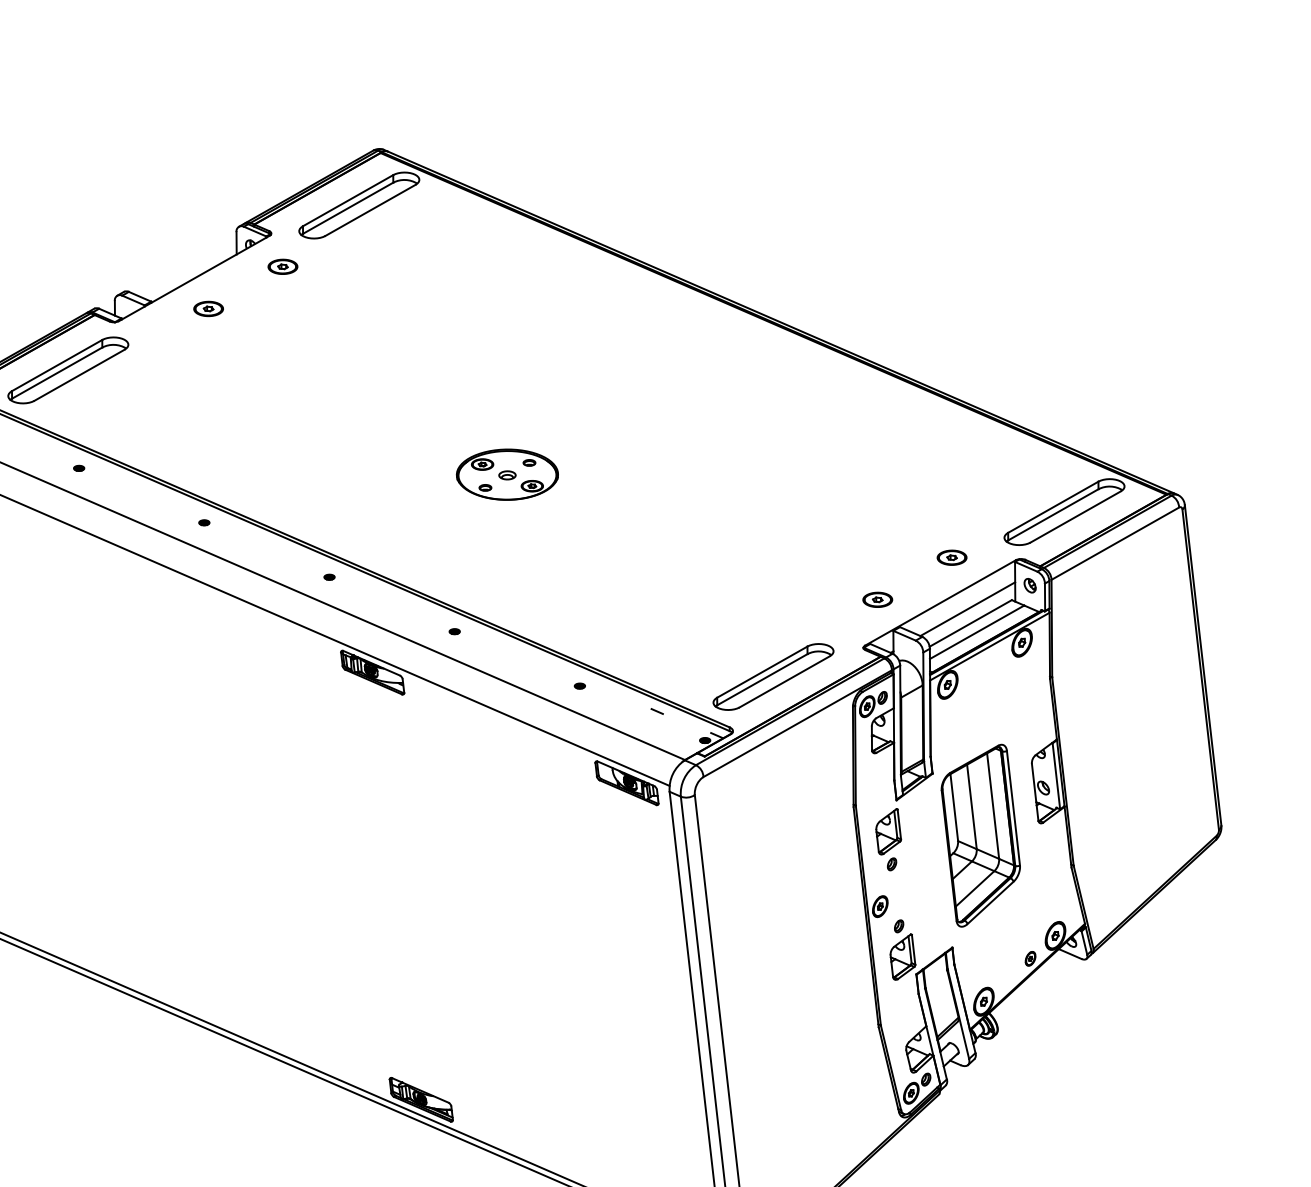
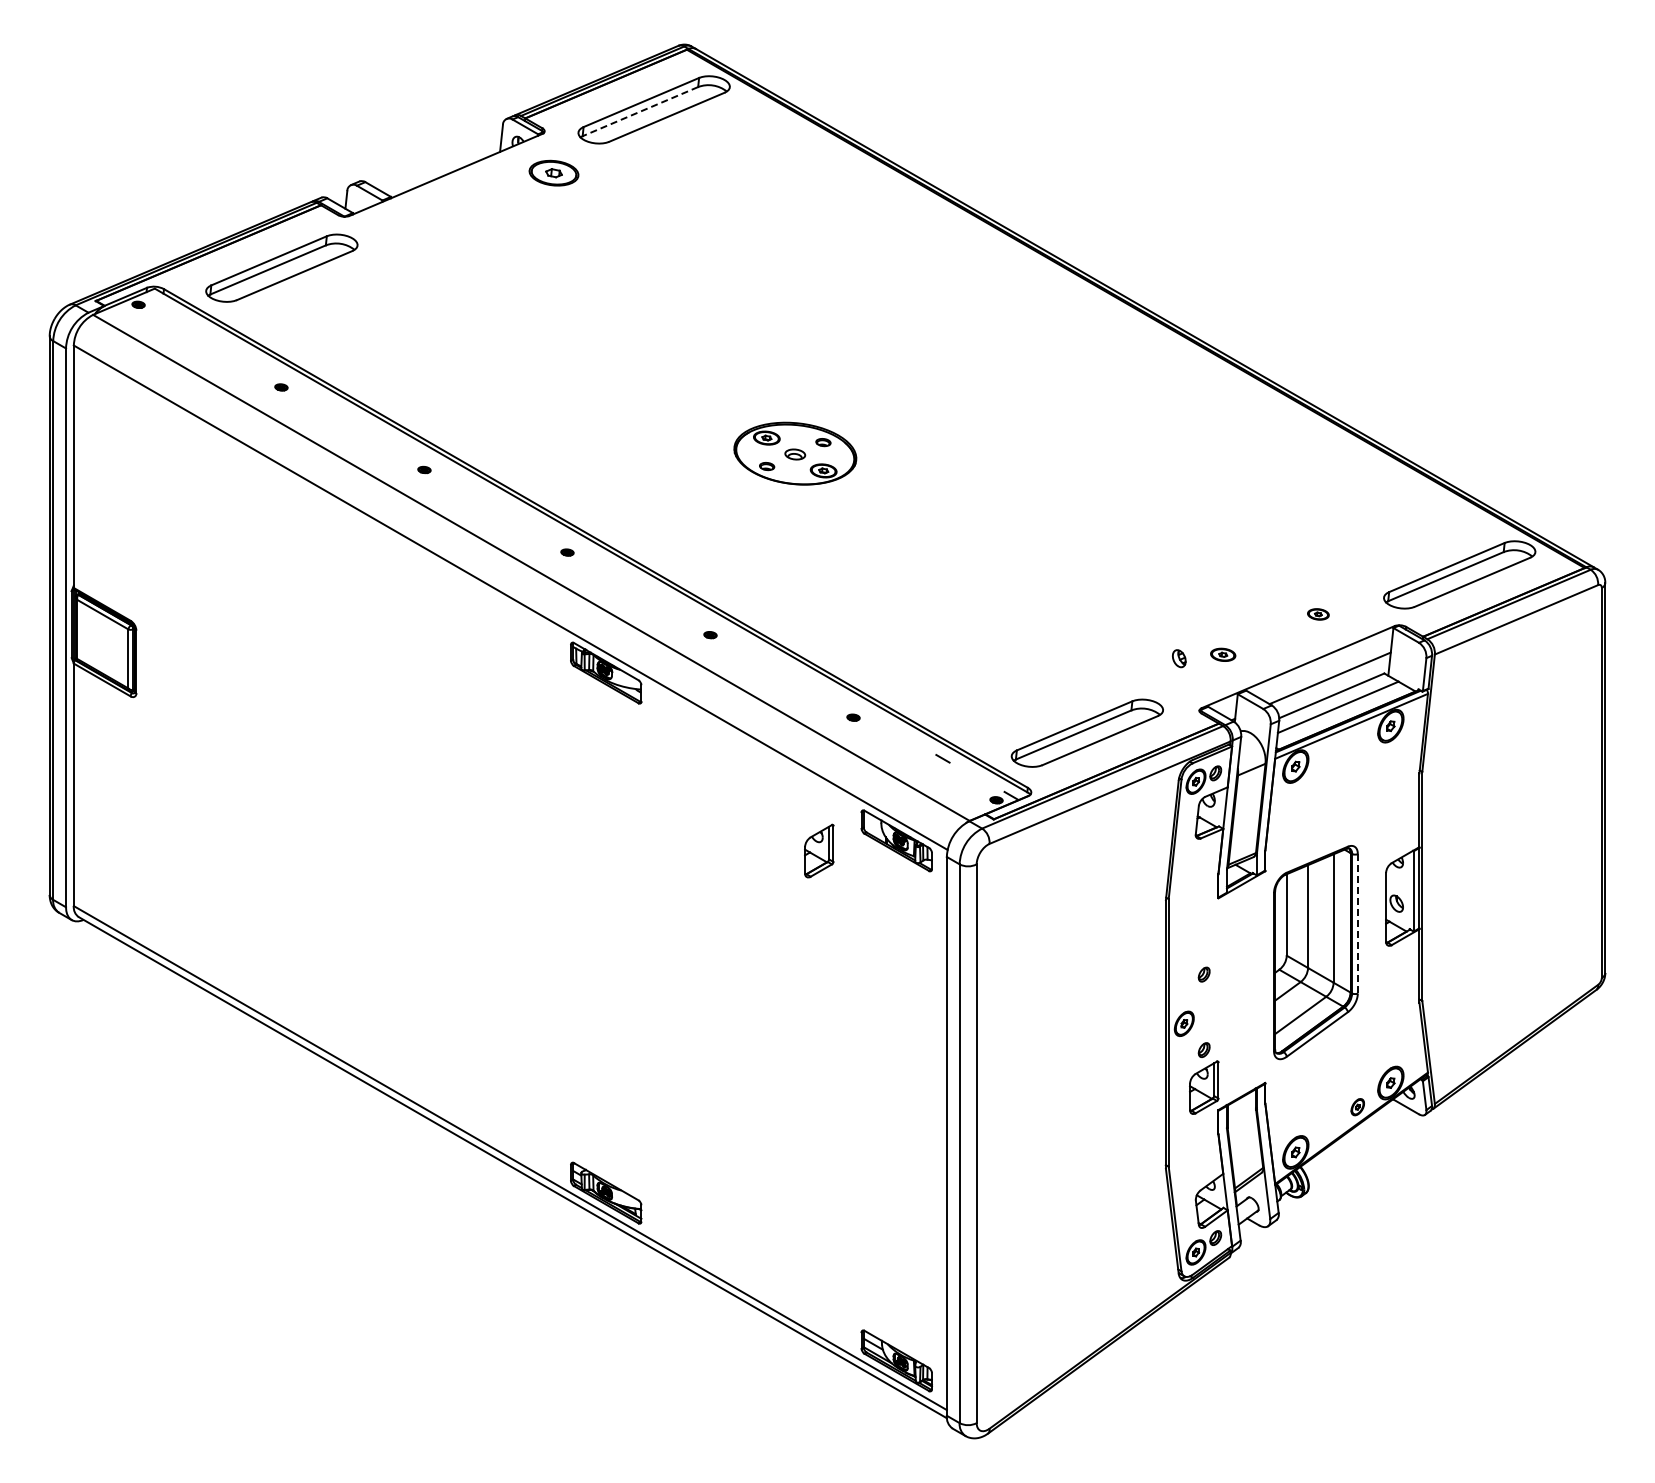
line: (348, 208) -> (640, 111), solid -> dashed
part: (282, 266) -> (553, 172), size x1.4
part: (208, 308) -> (458, 213), removed
part: (952, 557) -> (1318, 614), size x0.6
part: (1030, 585) -> (1179, 658), moved
part: (877, 599) -> (1222, 654), size x0.7
line: (1013, 807) -> (1357, 923), solid -> dashed
part: (888, 831) -> (819, 850), moved

